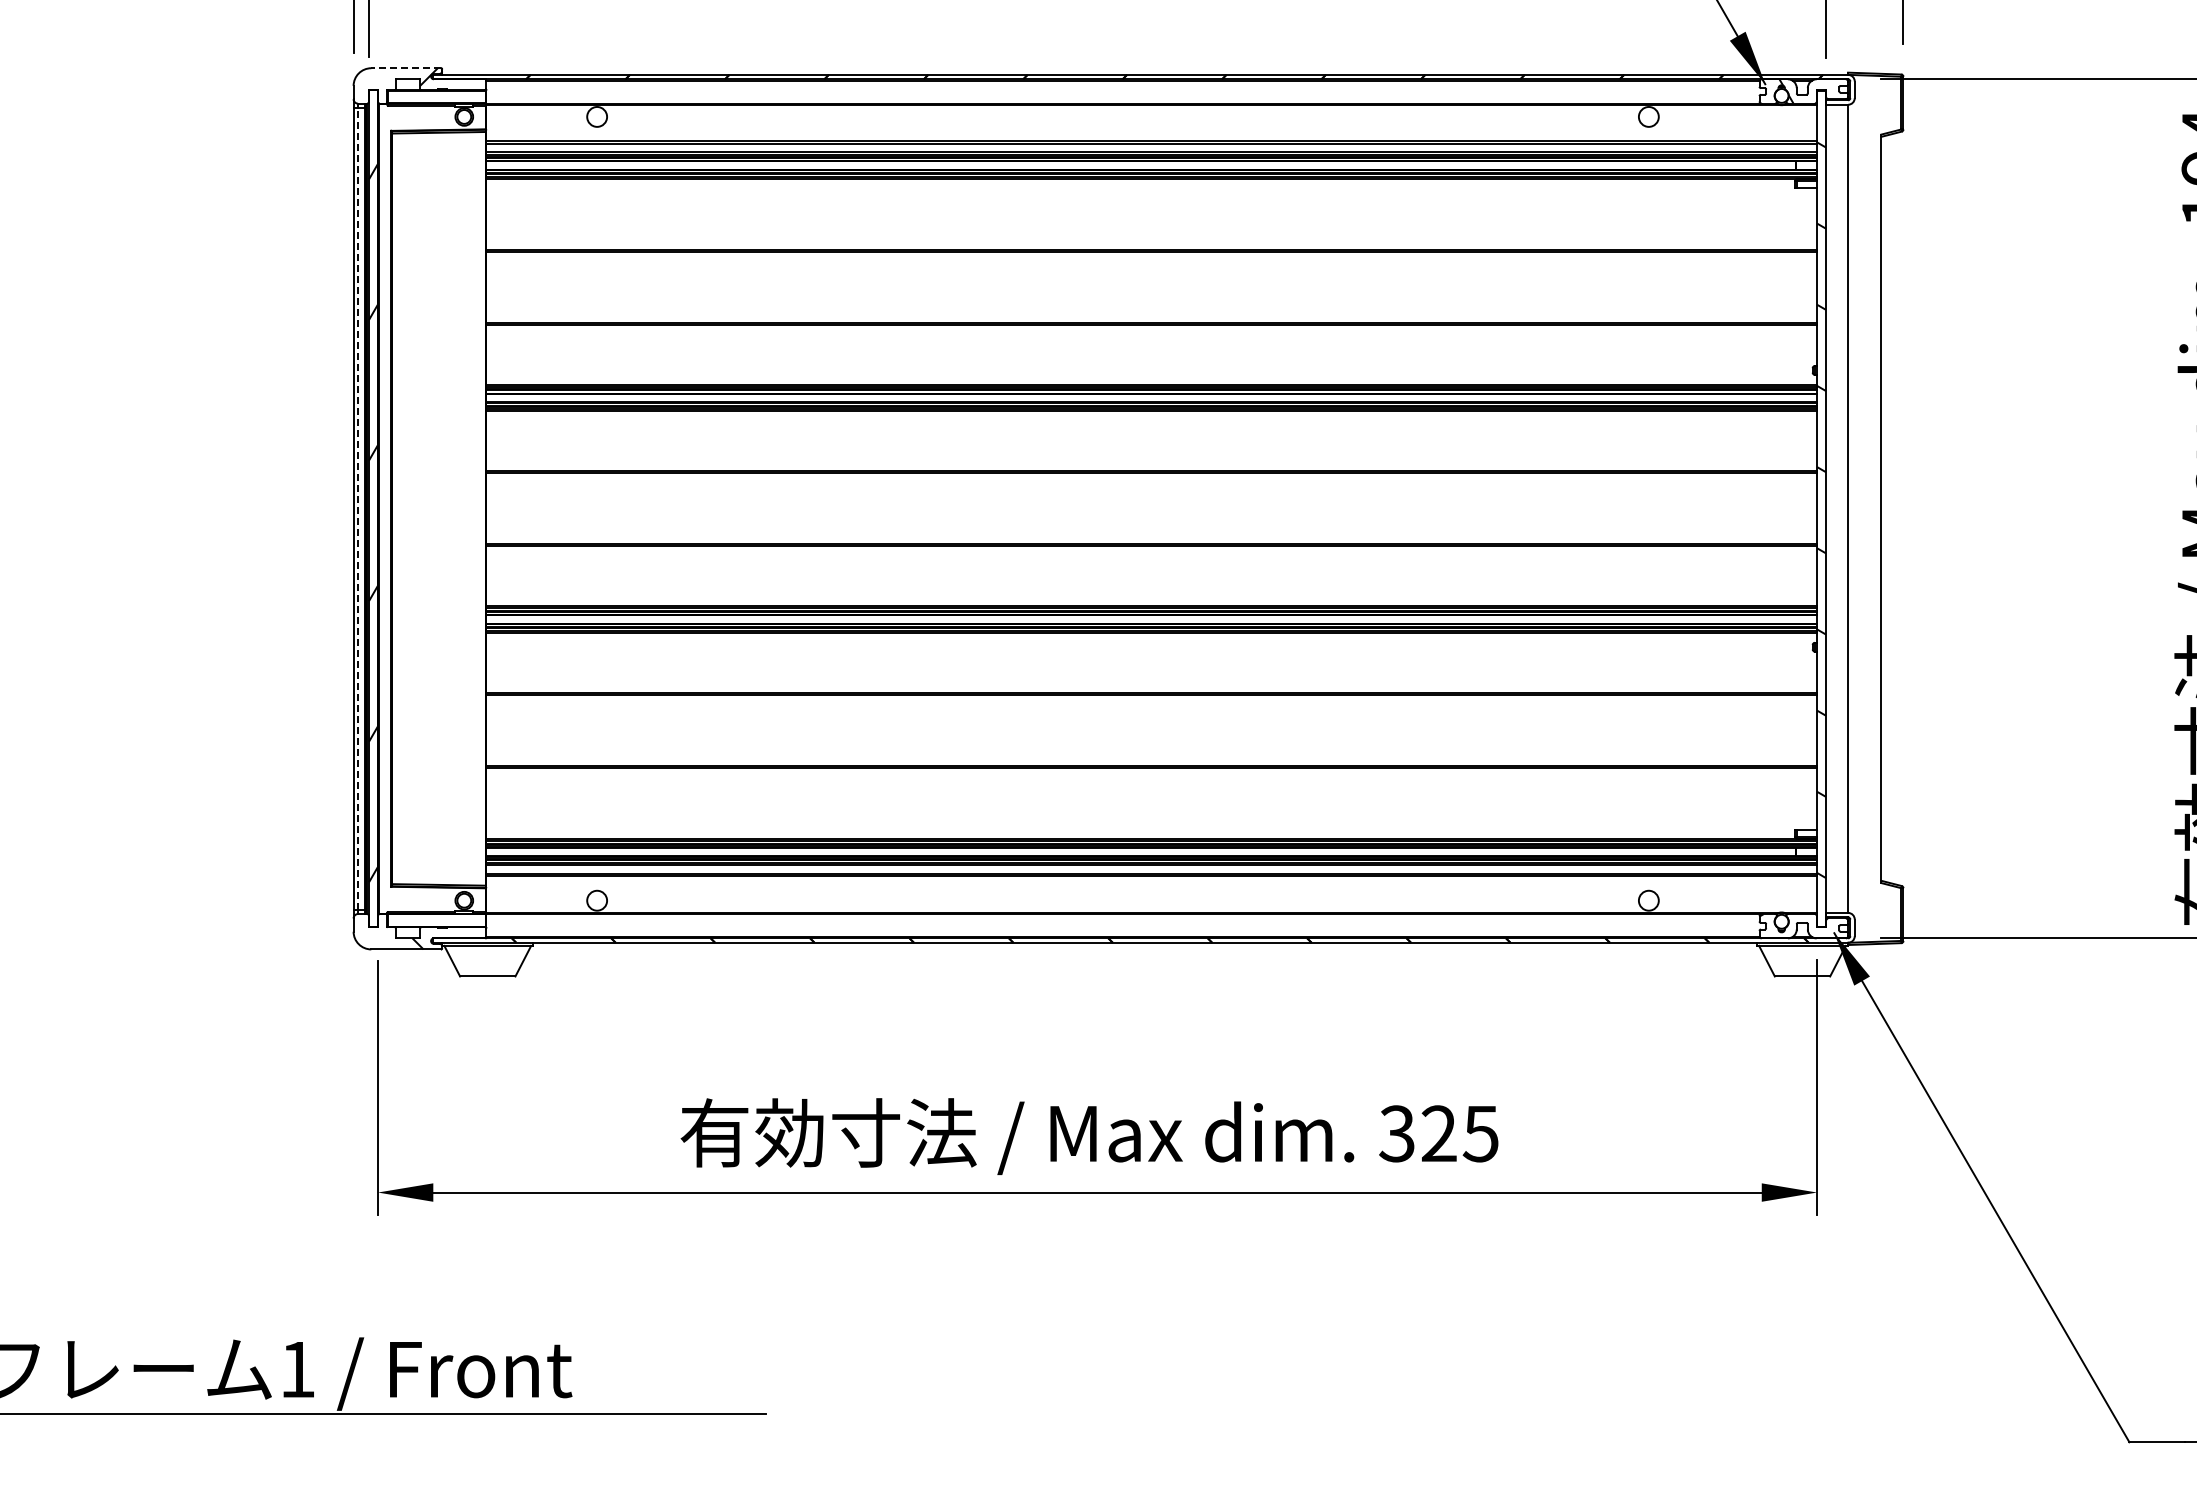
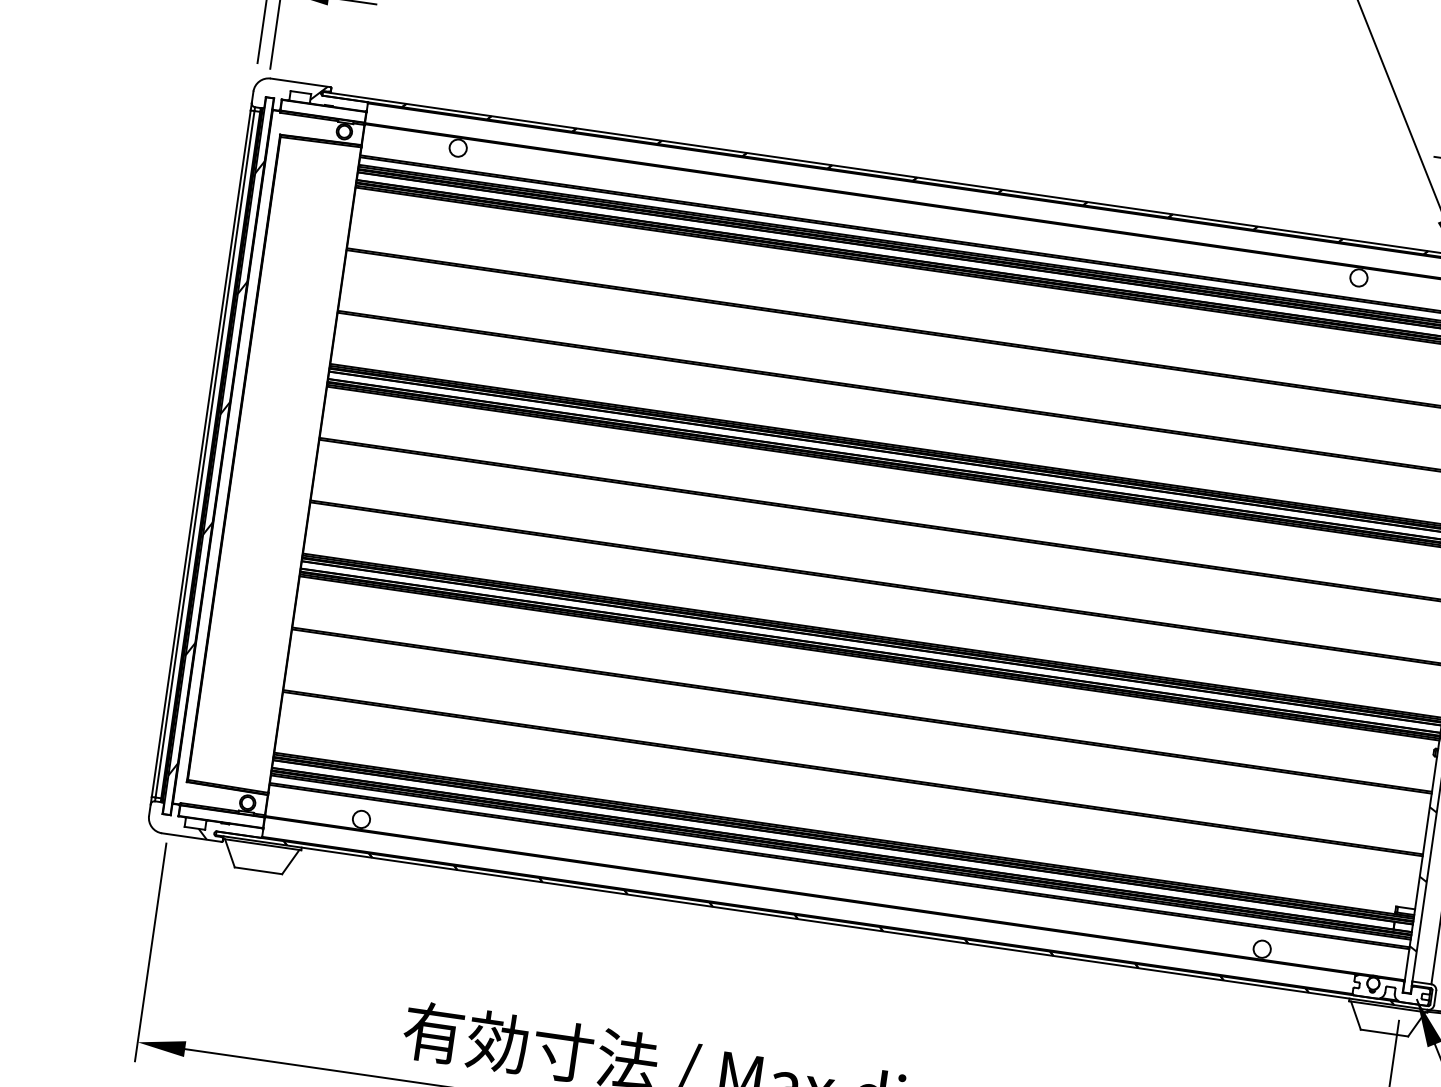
line: (406, 68) -> (300, 83), dashed -> solid
line: (358, 508) -> (205, 454), dashed -> solid

